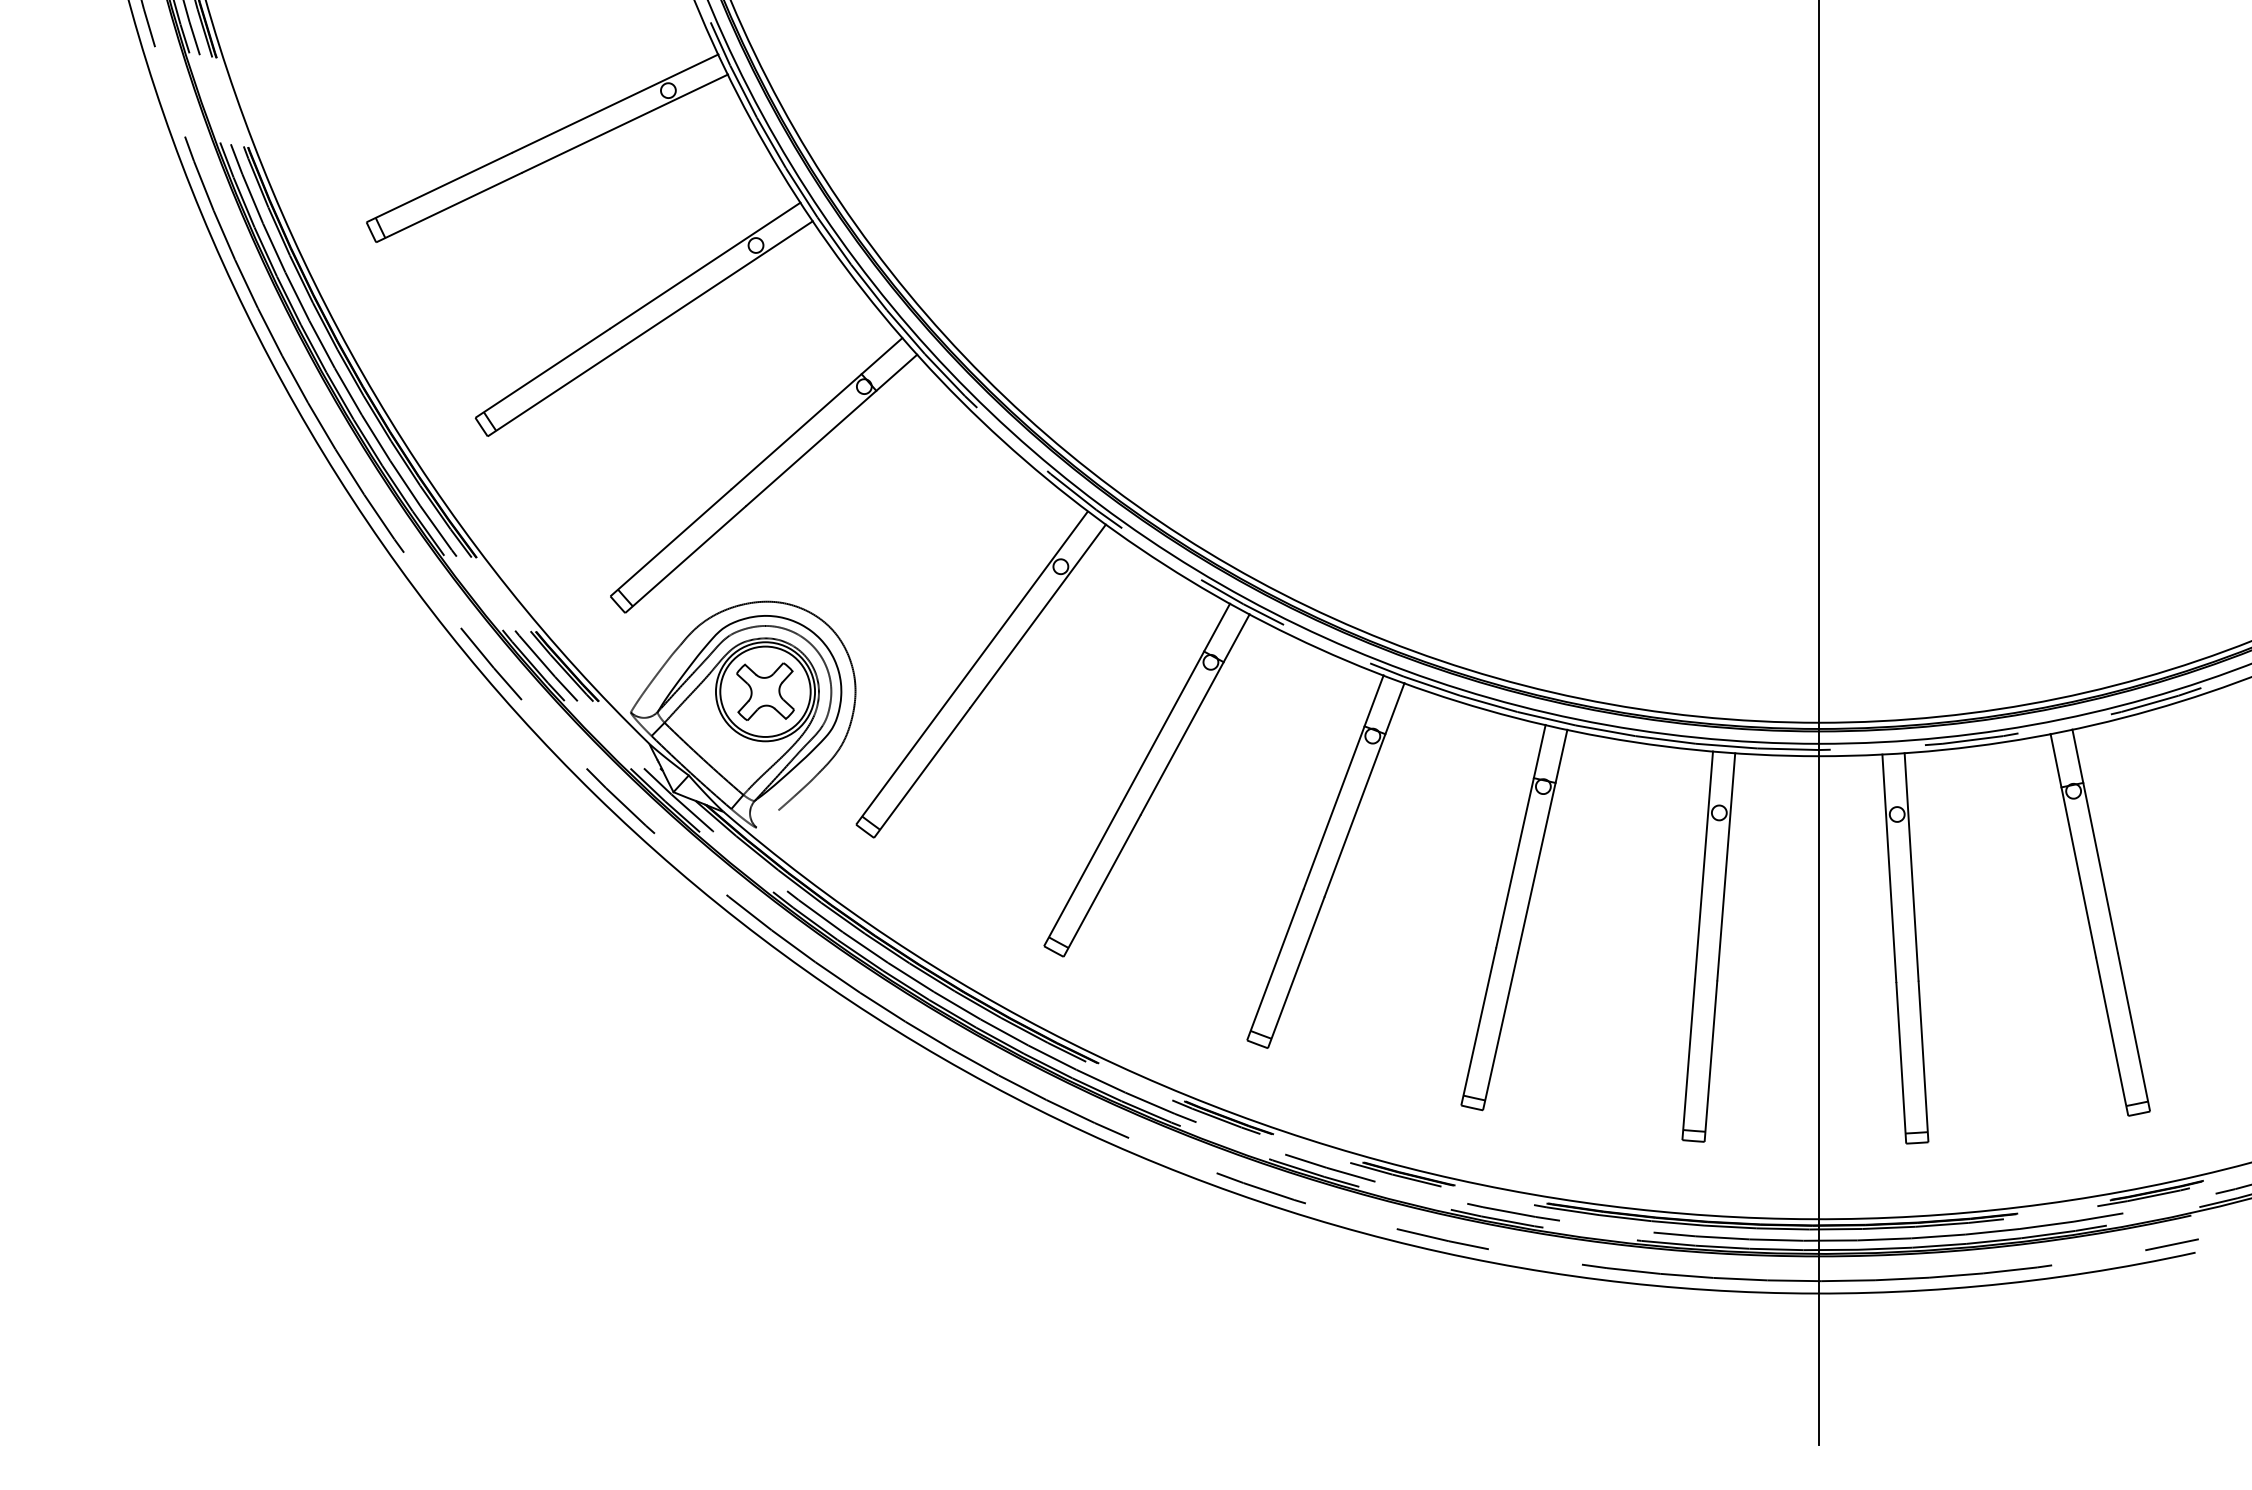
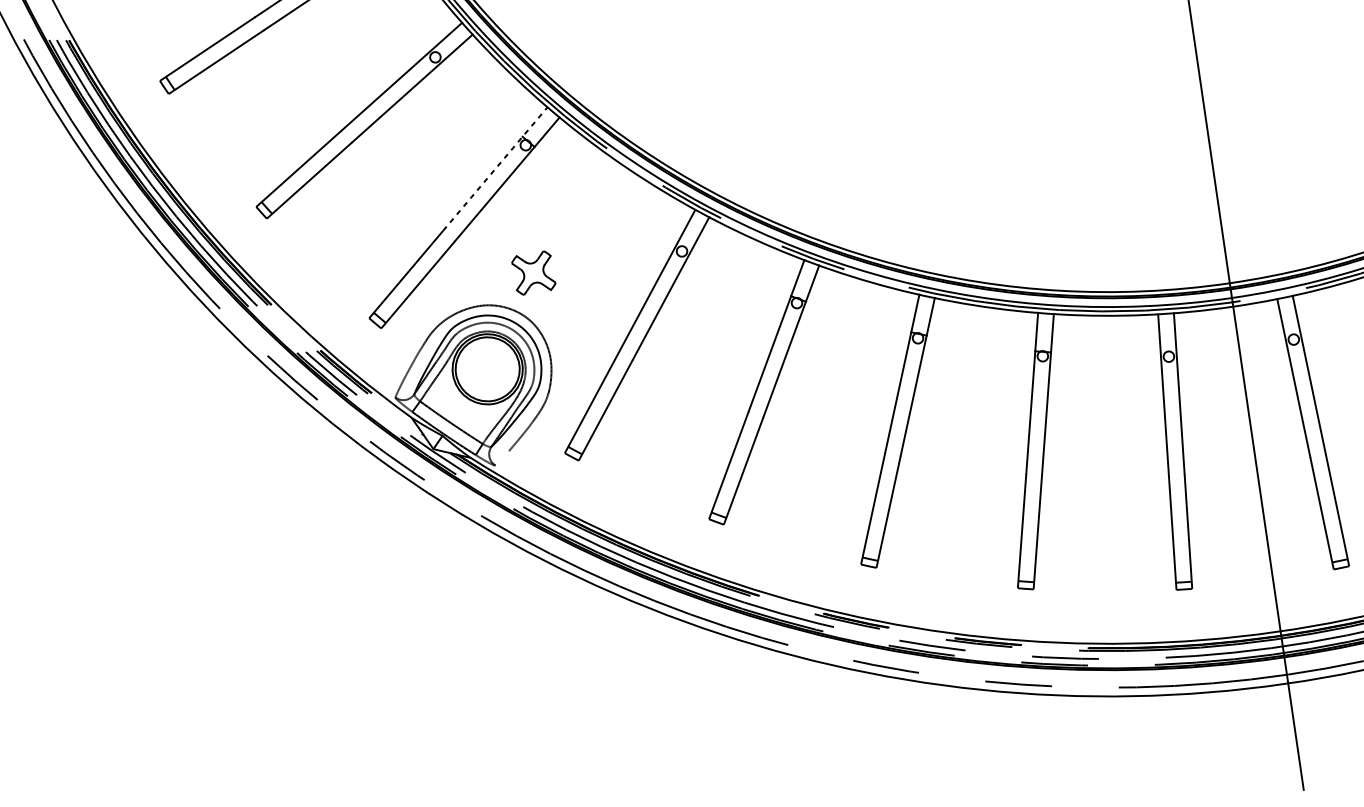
line: (817, 413) -> (495, 168), solid -> dashed
part: (765, 691) -> (533, 272), moved

